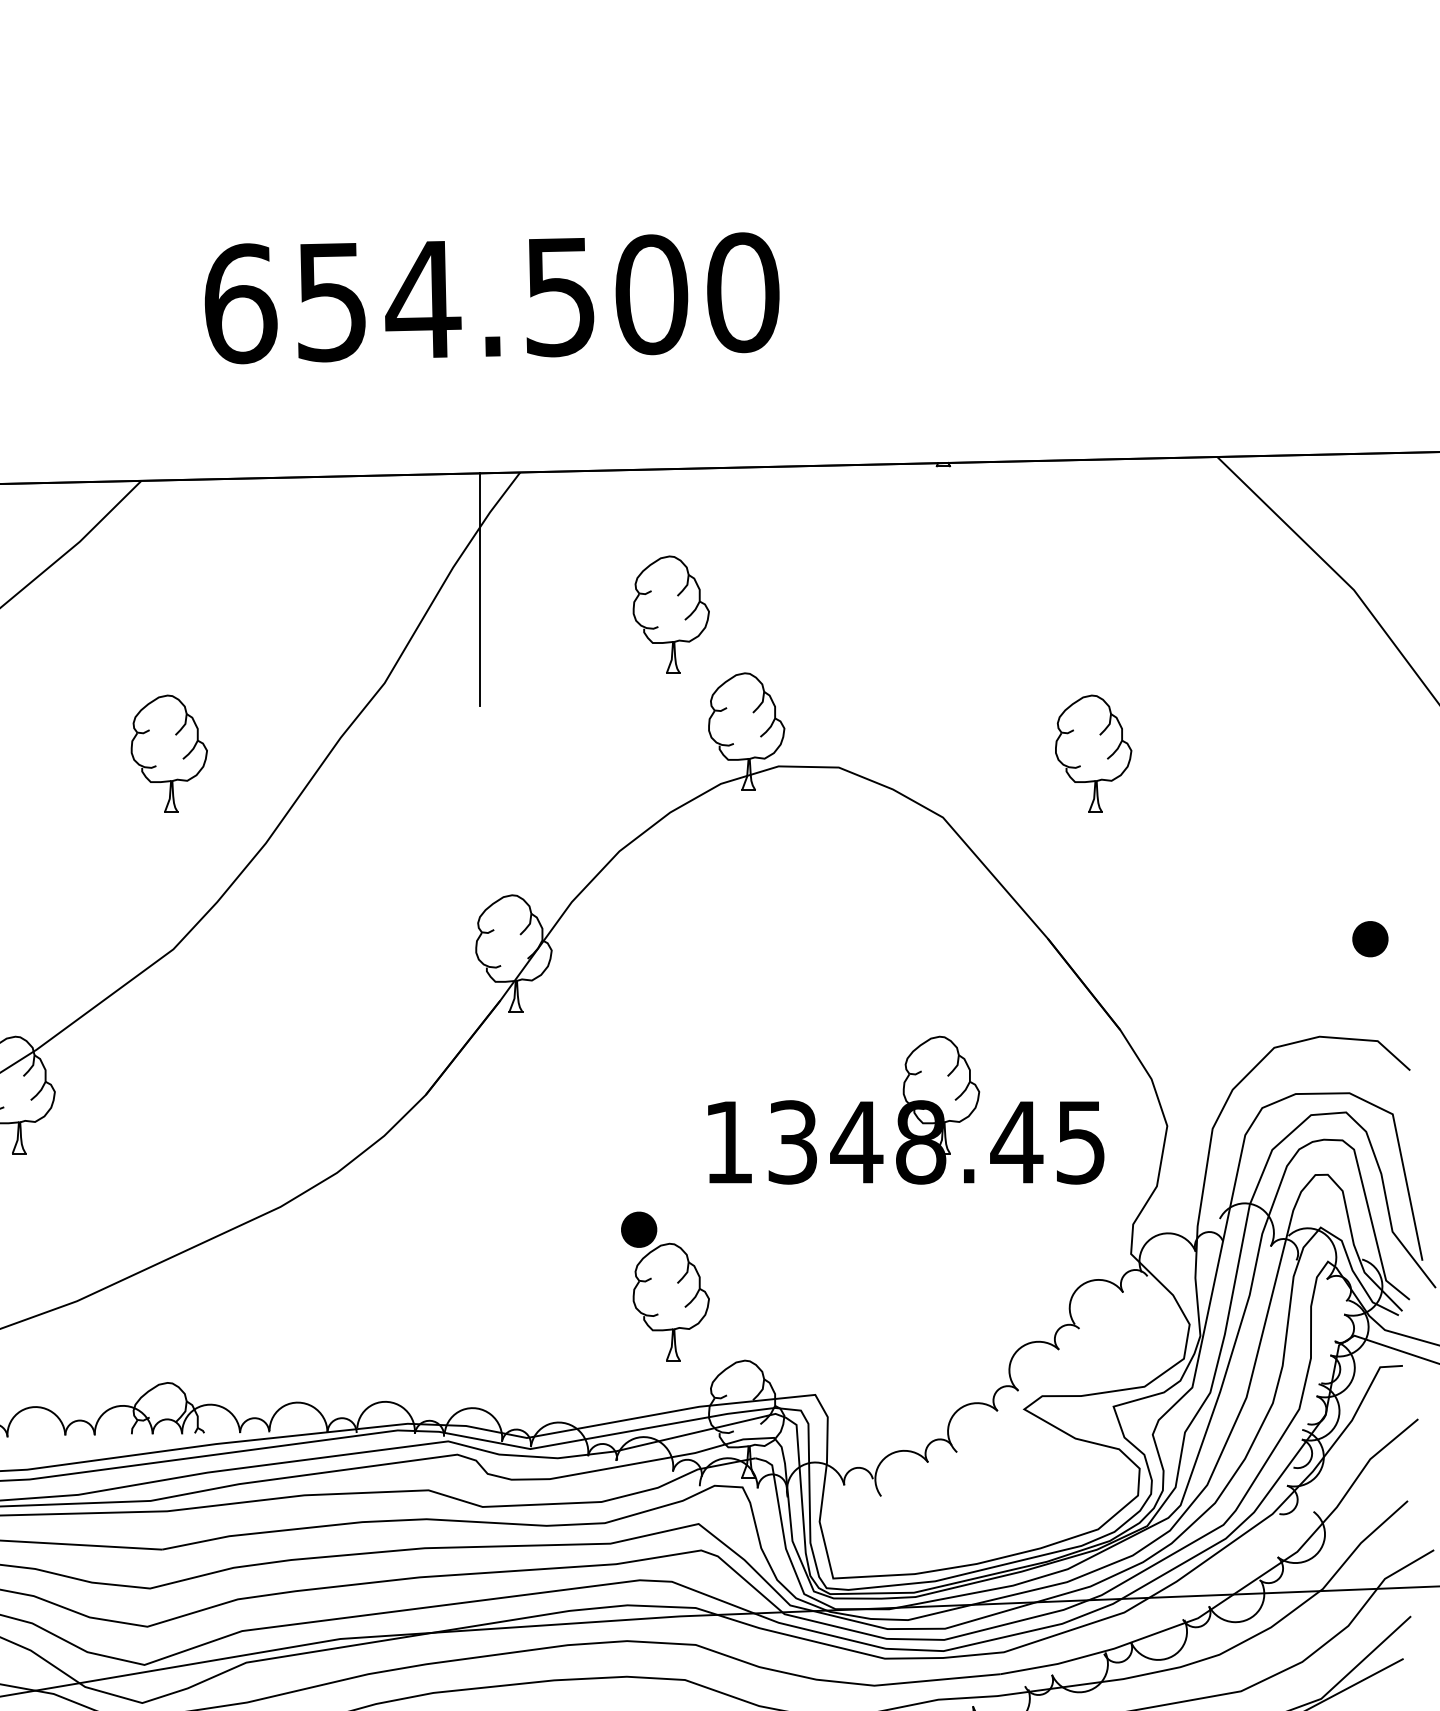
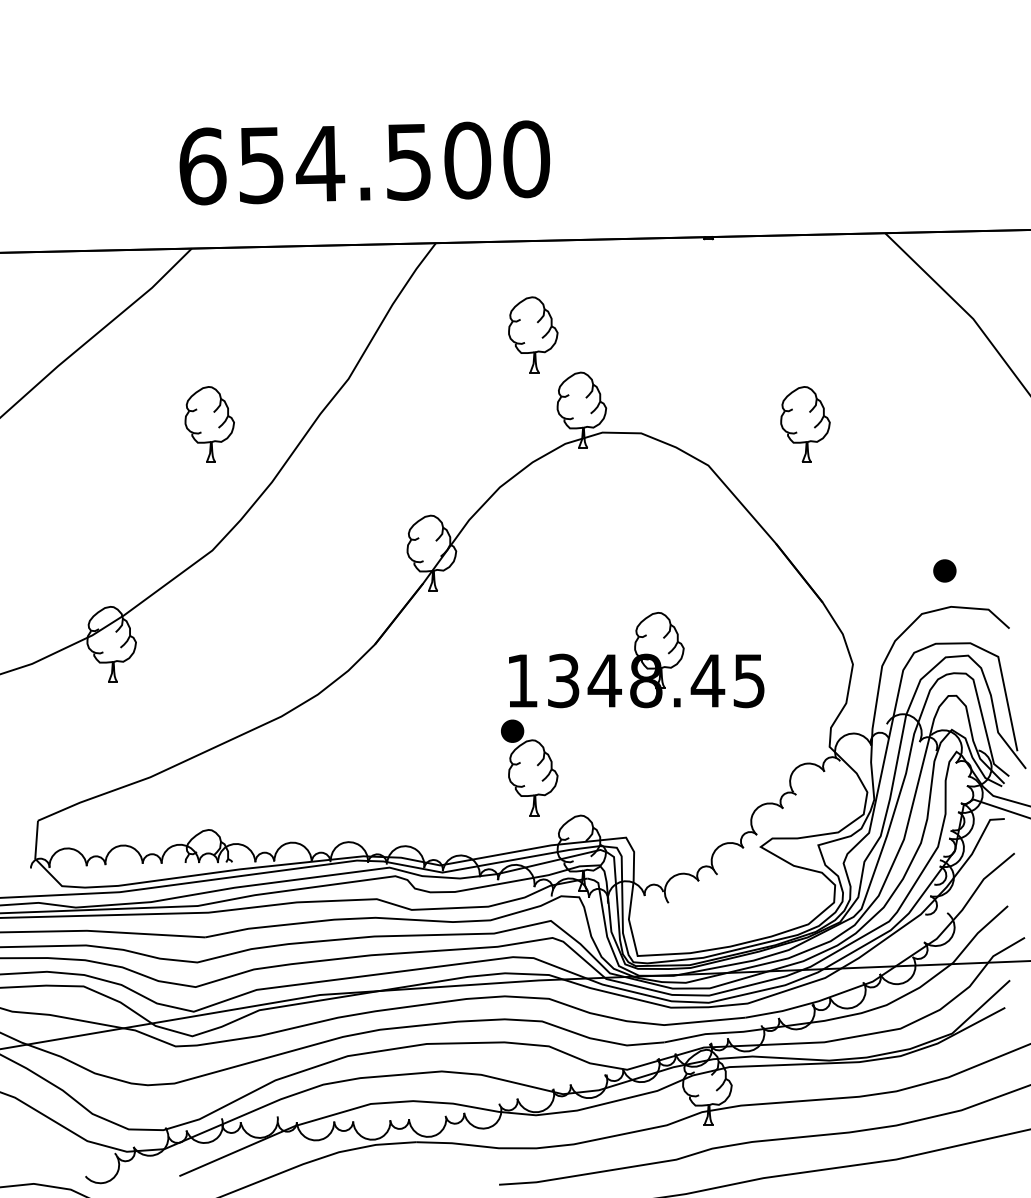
text: (491, 297) -> (364, 162), moved
line: (479, 589) -> (409, 318), removed
part: (1369, 938) -> (944, 570), moved
part: (905, 1110) -> (636, 660), moved

